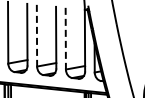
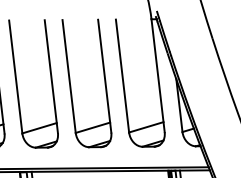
line: (36, 35) -> (68, 76), dashed -> solid
line: (65, 38) -> (121, 75), dashed -> solid

